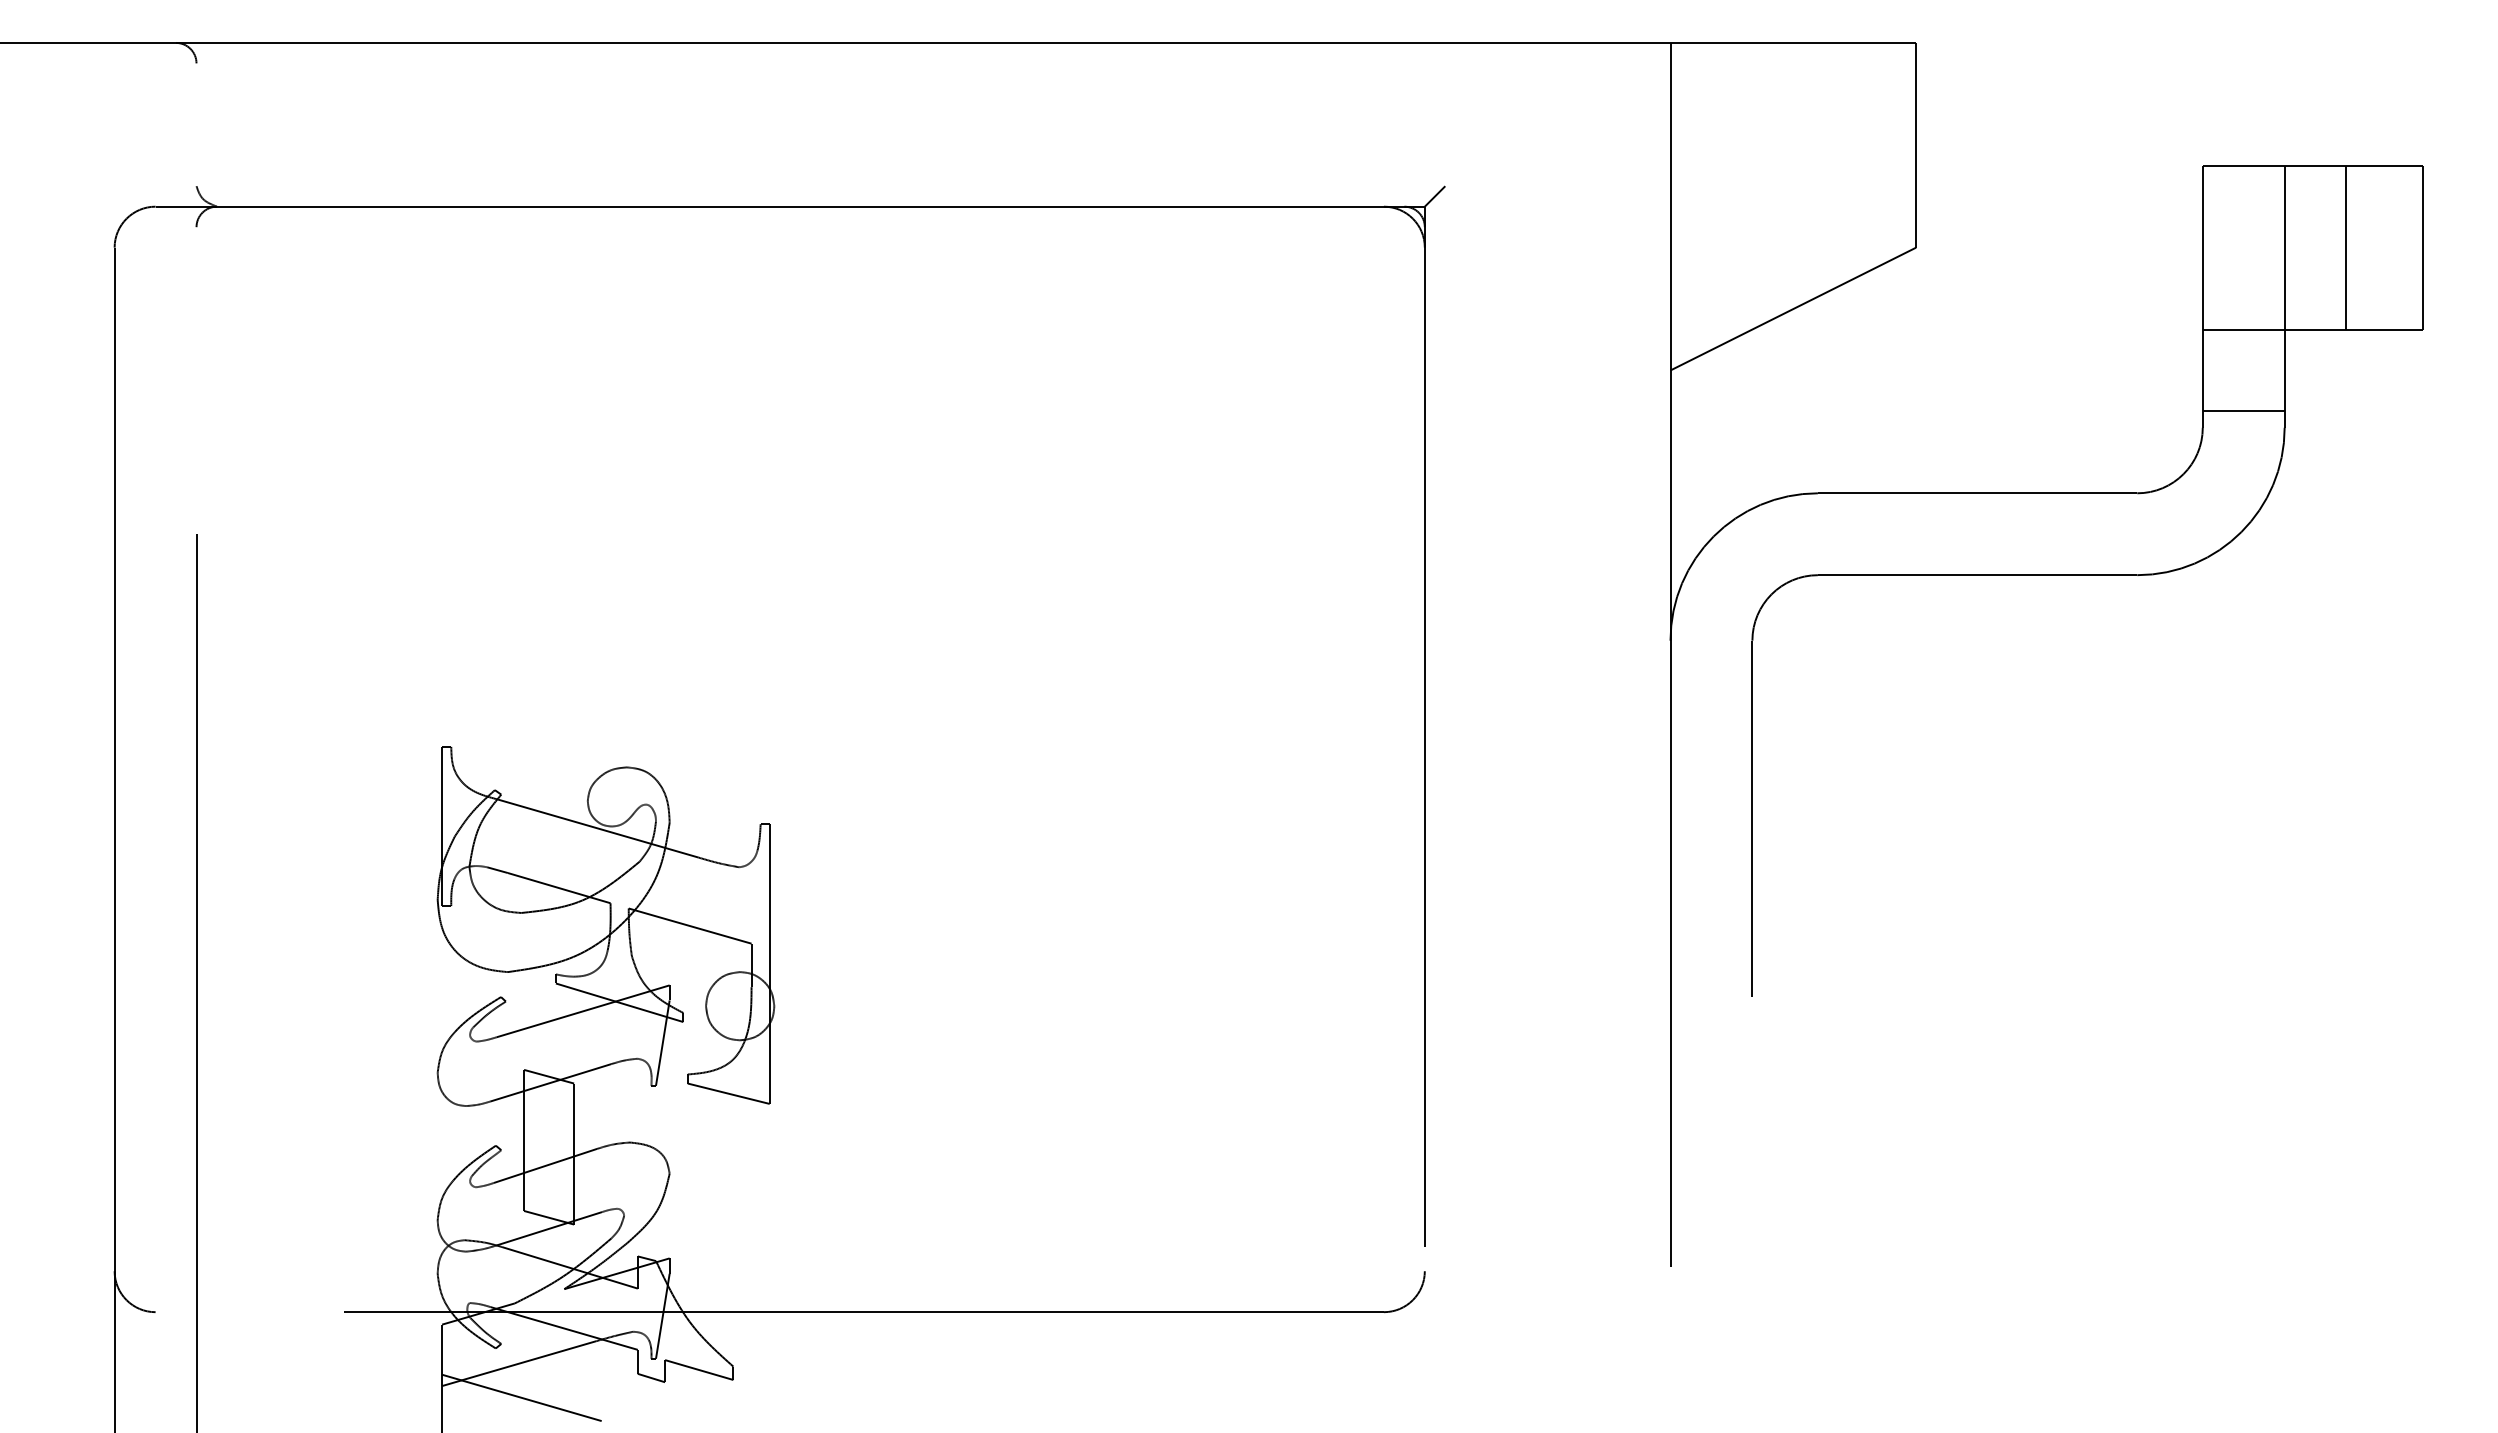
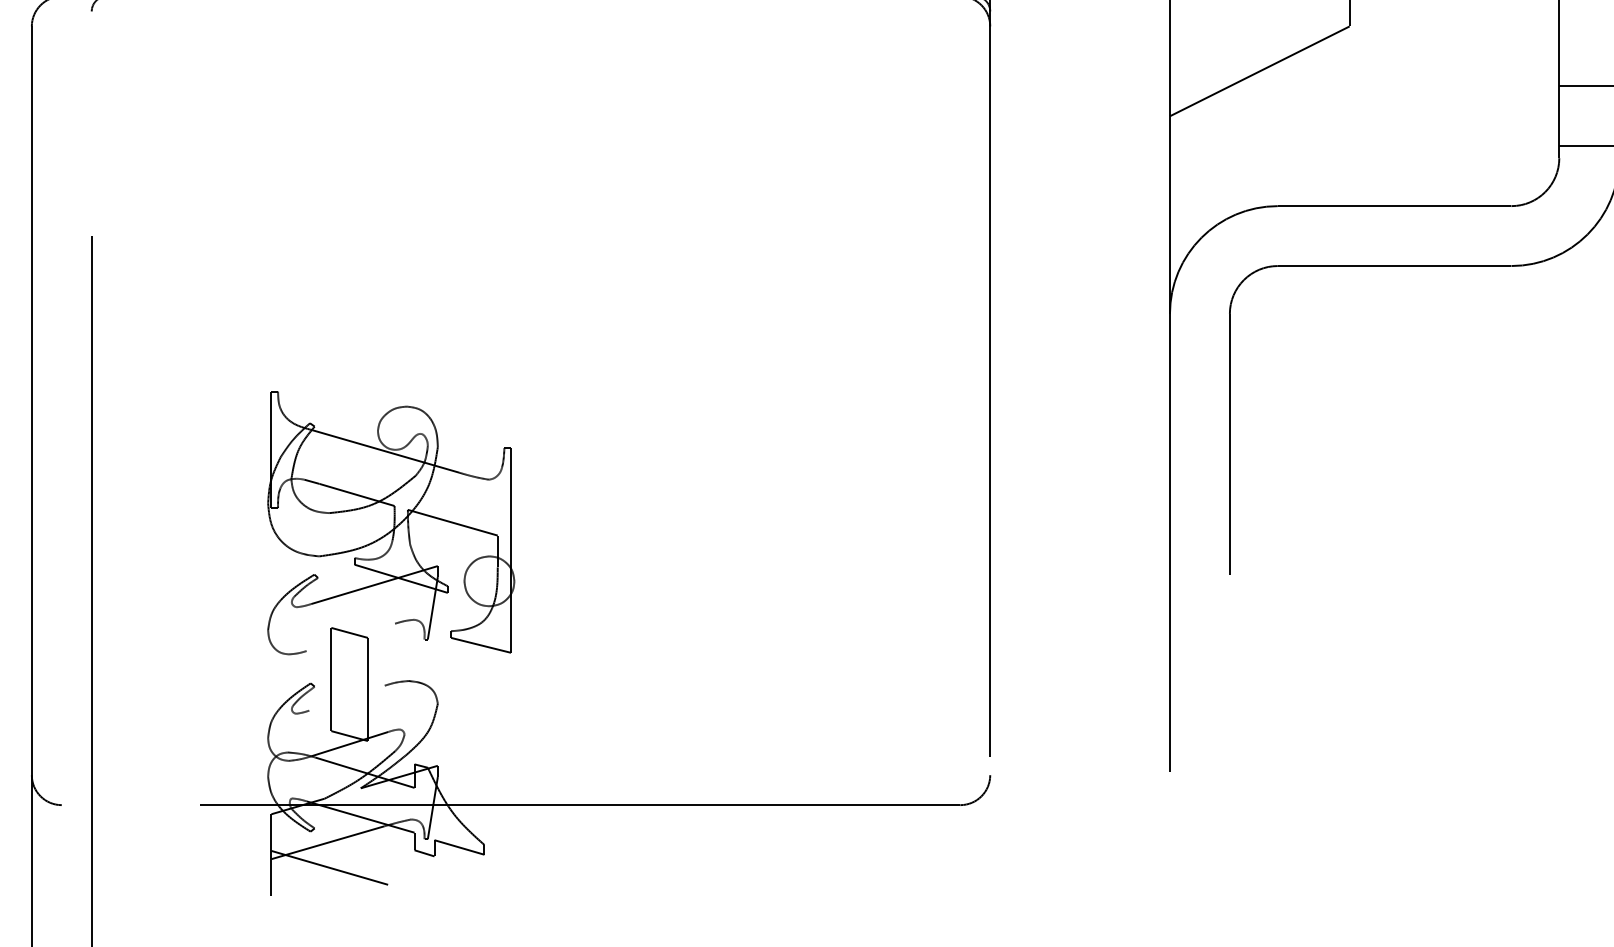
line: (550, 1082) -> (350, 637), removed
line: (545, 1165) -> (347, 697), removed

